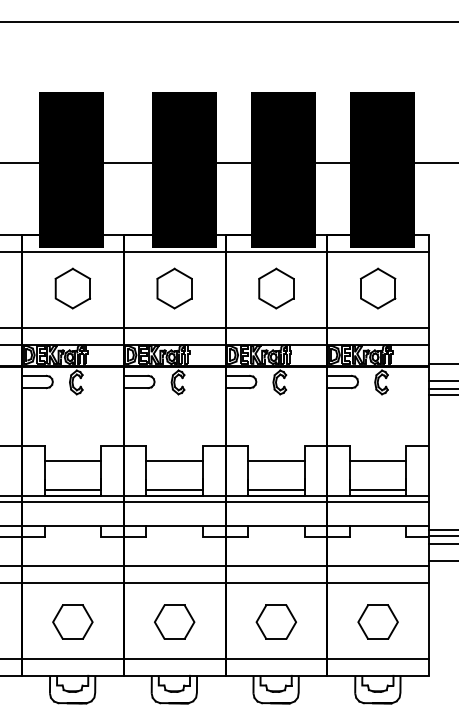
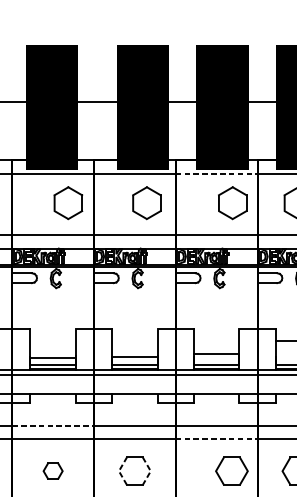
line: (276, 251) -> (216, 173), solid -> dashed
part: (72, 288) -> (68, 203), moved
part: (174, 288) -> (146, 203), moved
part: (276, 288) -> (232, 203), moved
line: (72, 460) -> (52, 357), moved
line: (174, 460) -> (134, 356), moved
line: (276, 460) -> (216, 353), moved
line: (72, 565) -> (52, 425), solid -> dashed
line: (276, 582) -> (216, 439), solid -> dashed
part: (72, 621) -> (52, 470), size x0.6
part: (275, 621) -> (231, 470), moved
line: (154, 622) -> (118, 471), solid -> dashed
line: (194, 622) -> (150, 471), solid -> dashed

